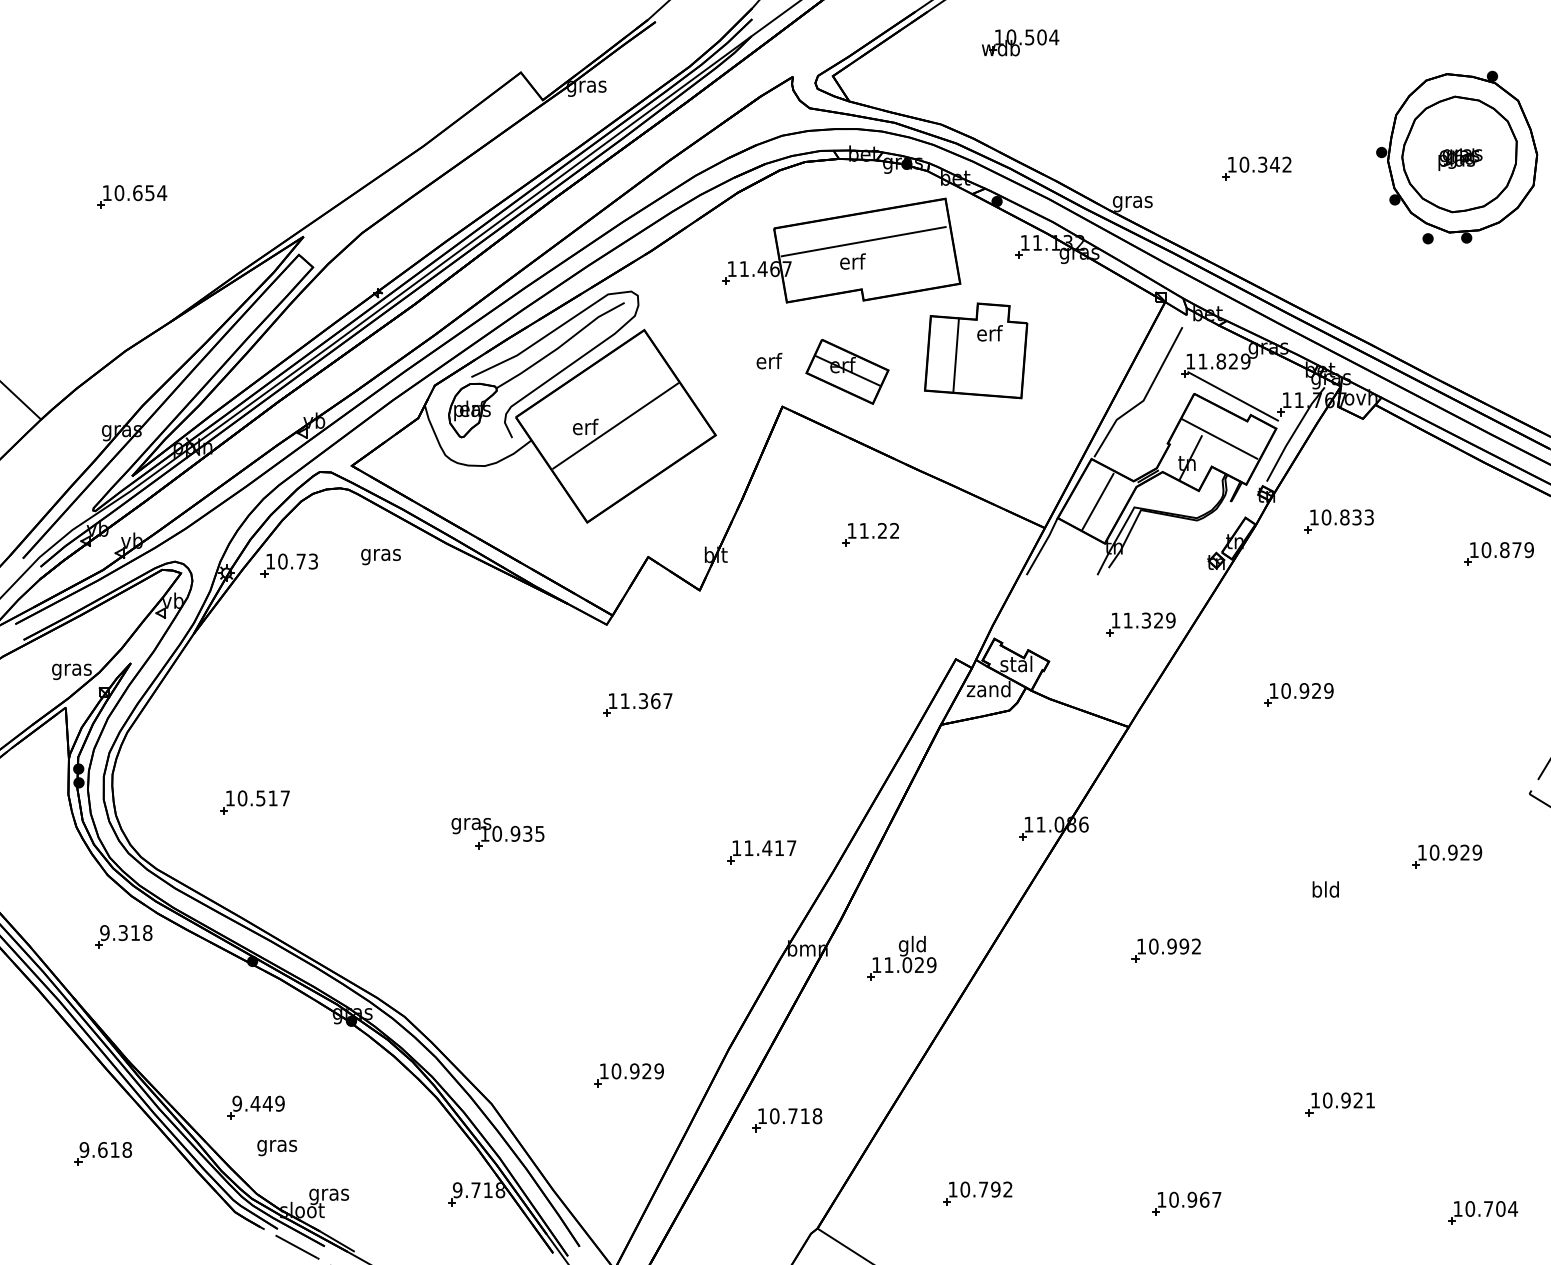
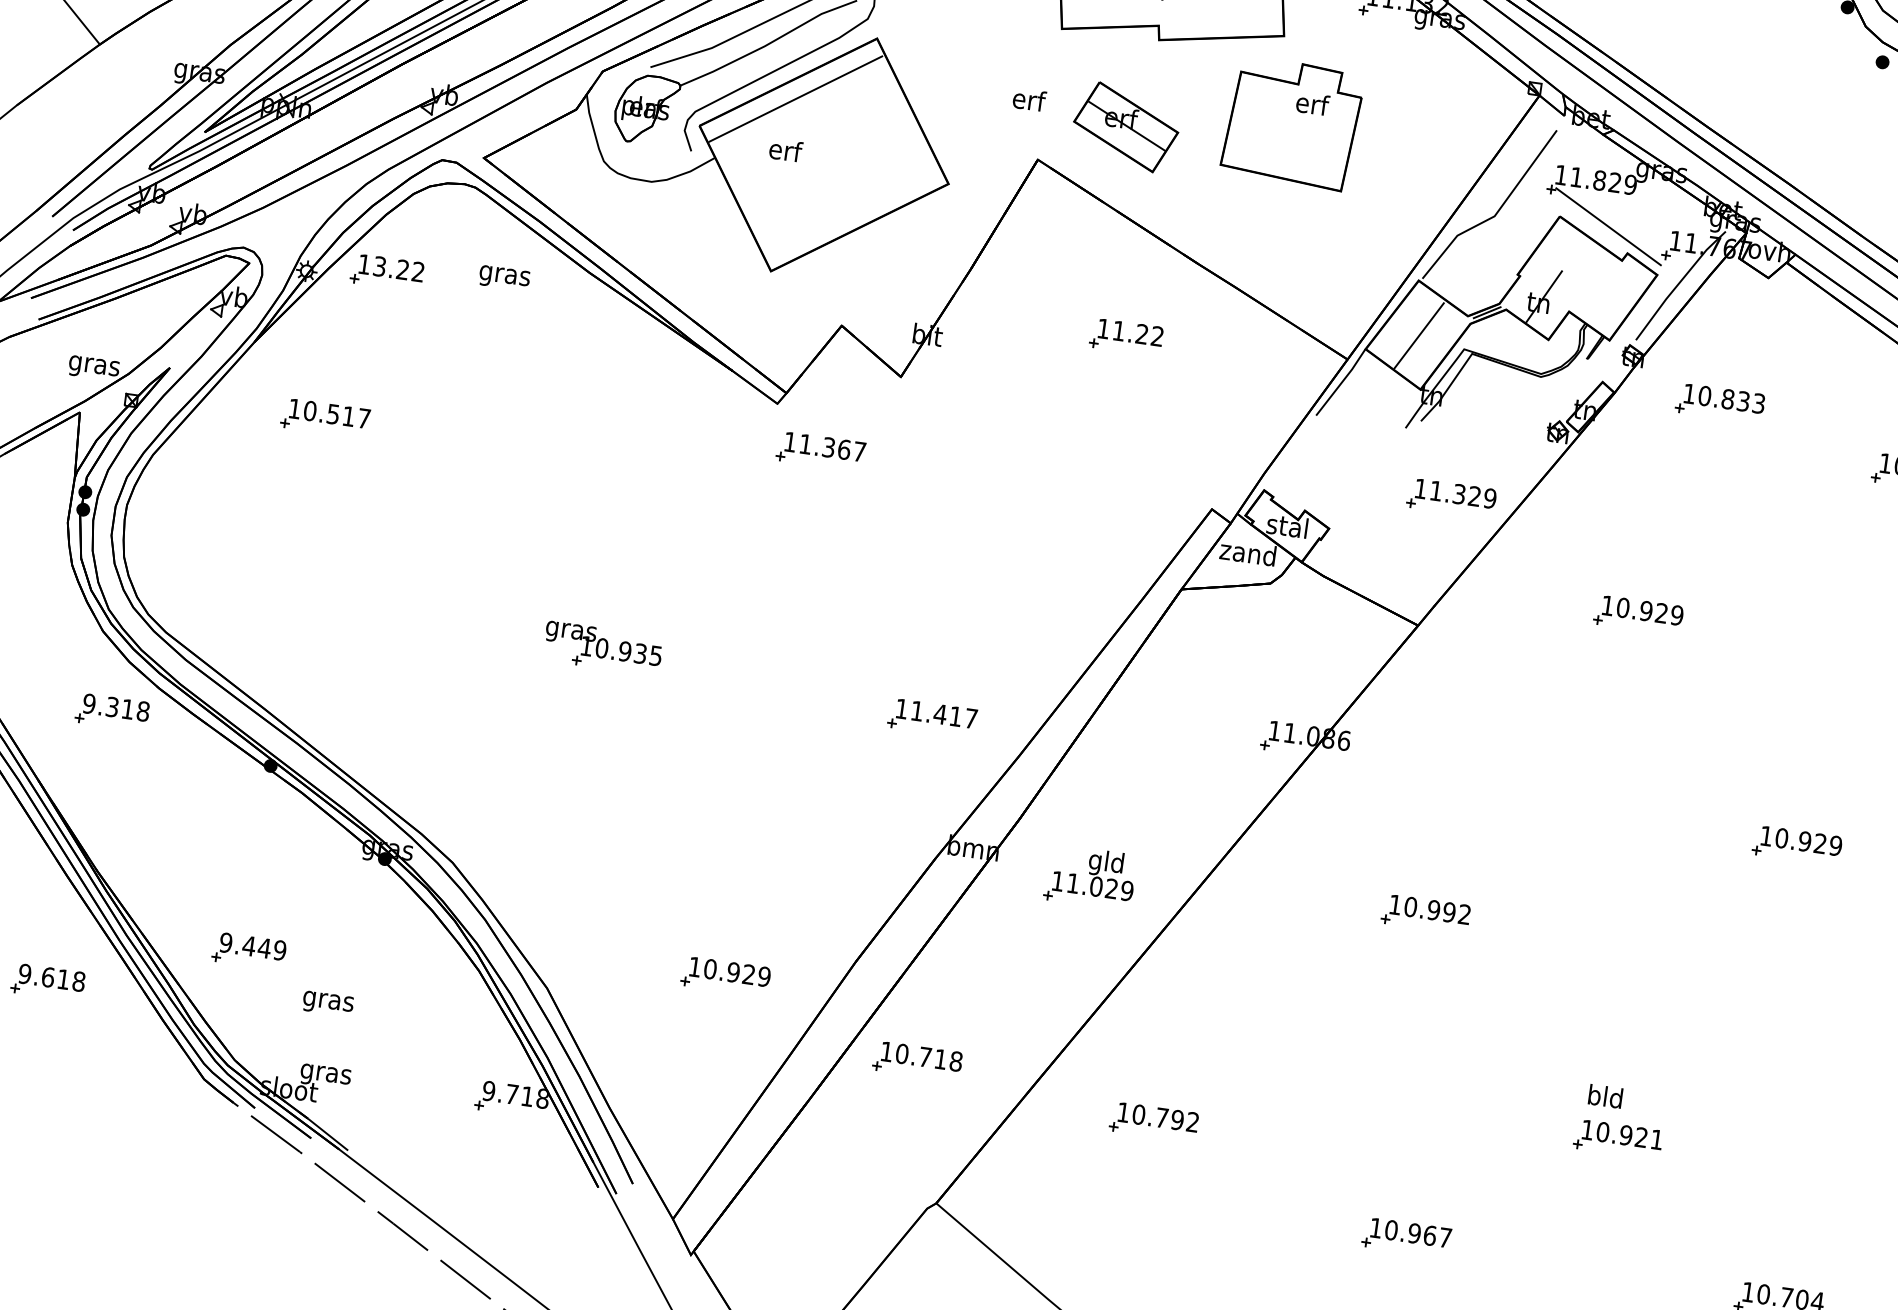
line: (955, 355) -> (1265, 125), removed
line: (615, 425) -> (795, 98), moved
line: (1219, 438) -> (1583, 277), removed
text: (297, 561) -> (398, 269), 10.73 -> 13.22
part: (637, 704) -> (820, 450), moved
part: (254, 802) -> (324, 418), moved
text: (1325, 889) -> (1605, 1096), moved
text: (277, 1148) -> (328, 1004), moved
part: (977, 1193) -> (1153, 1121), moved

